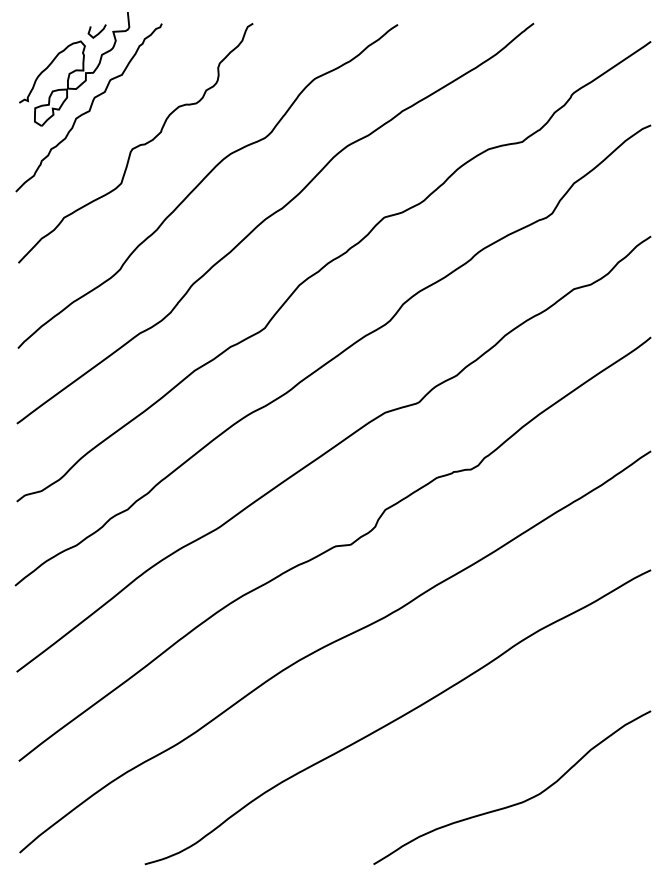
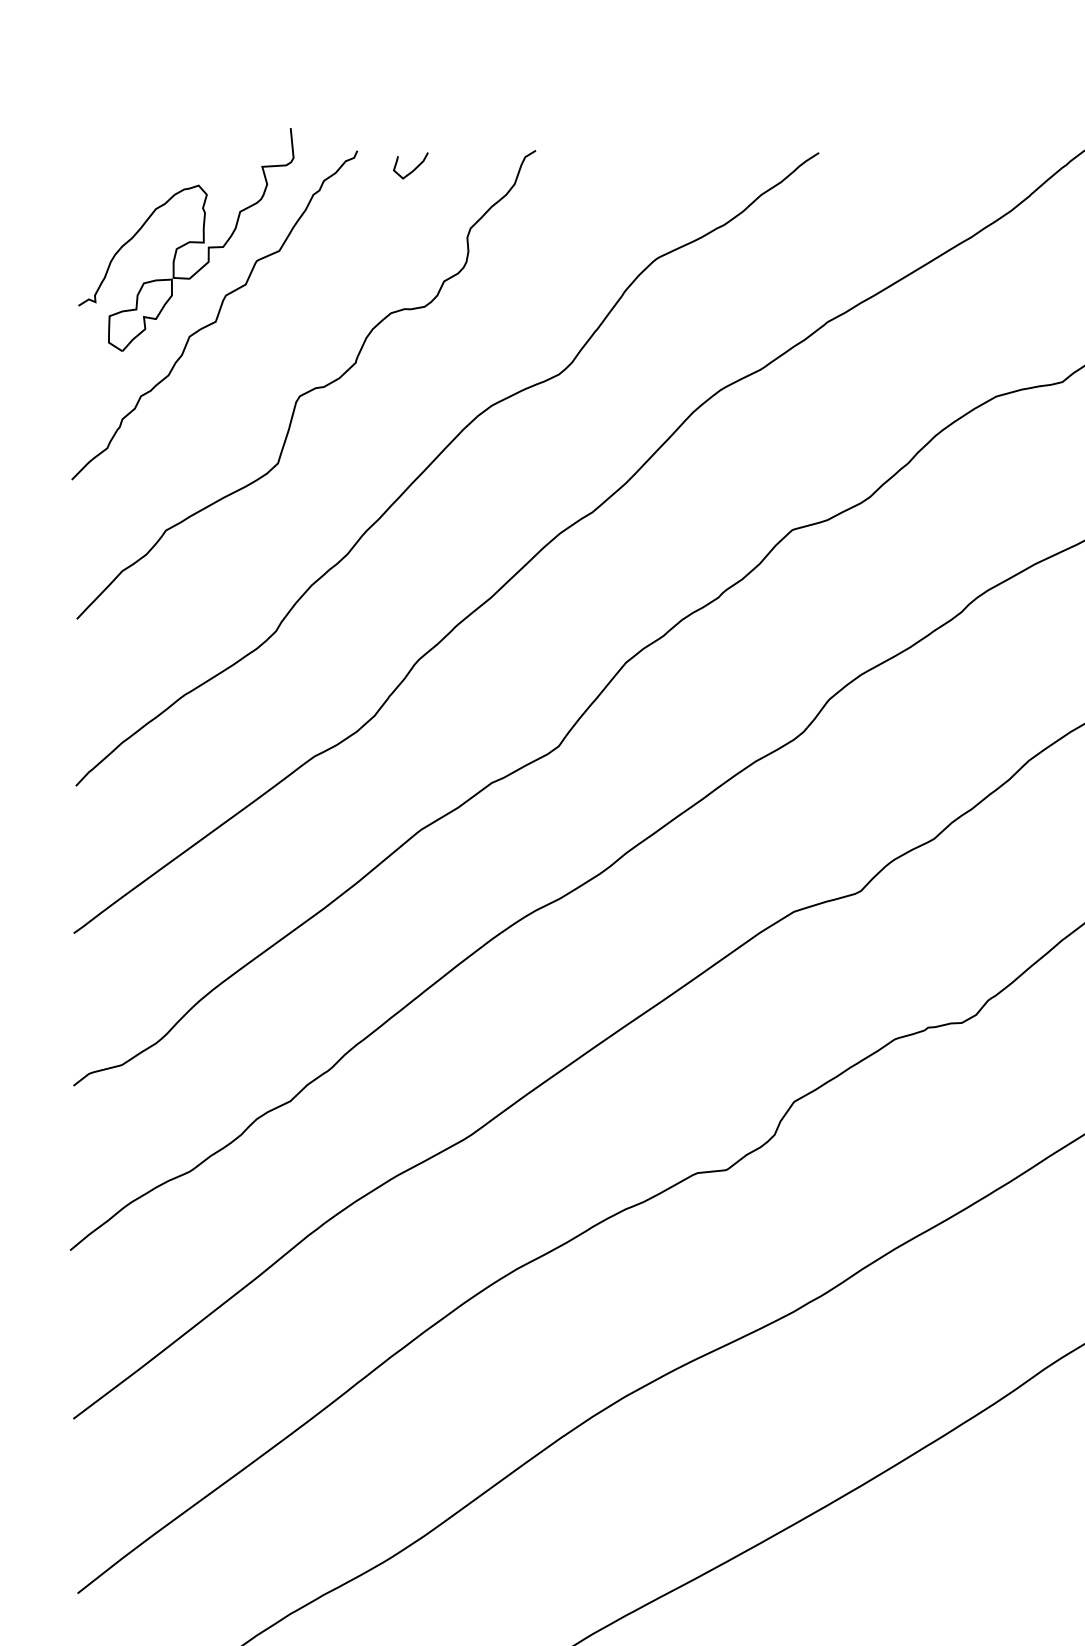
curve: (98, 32) -> (413, 168), moved

